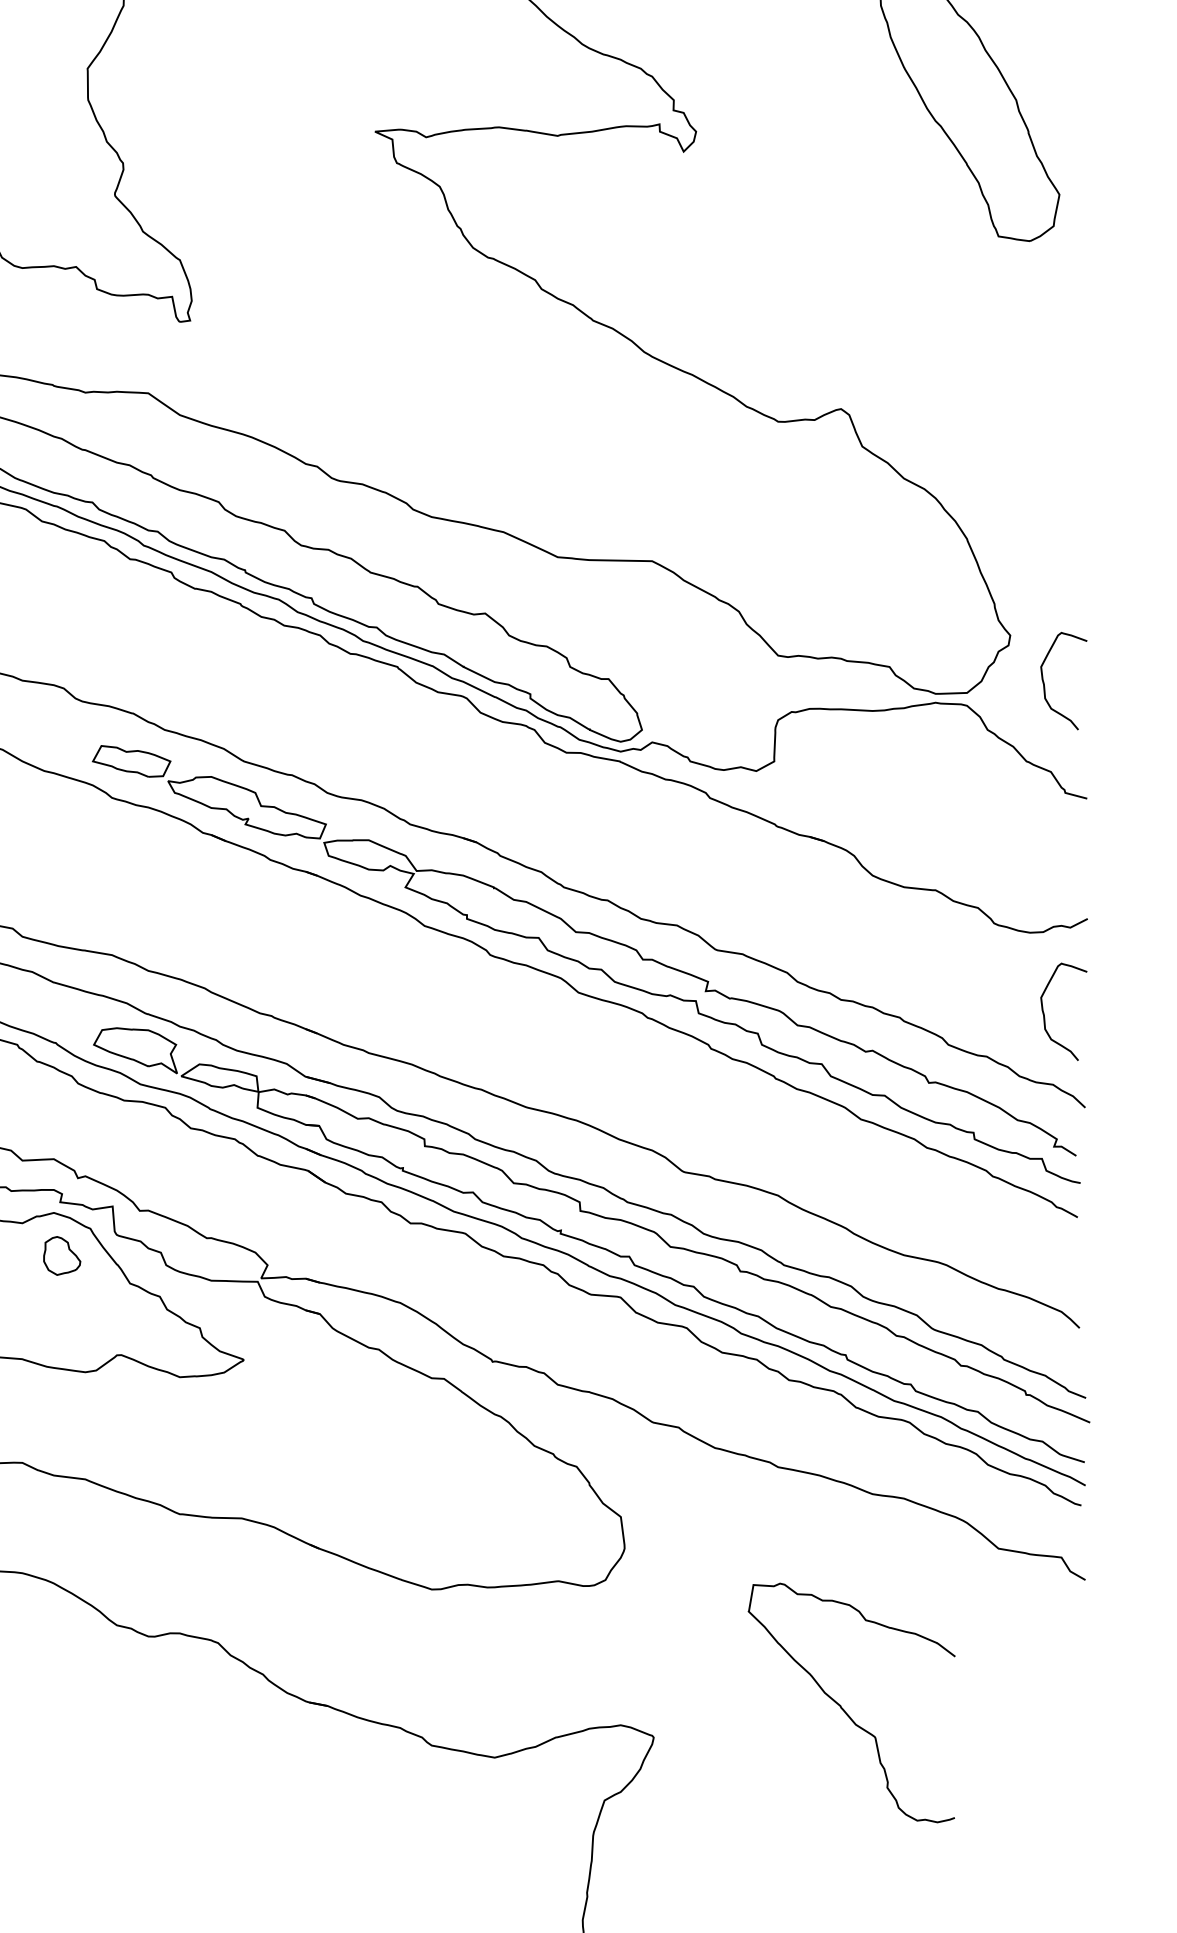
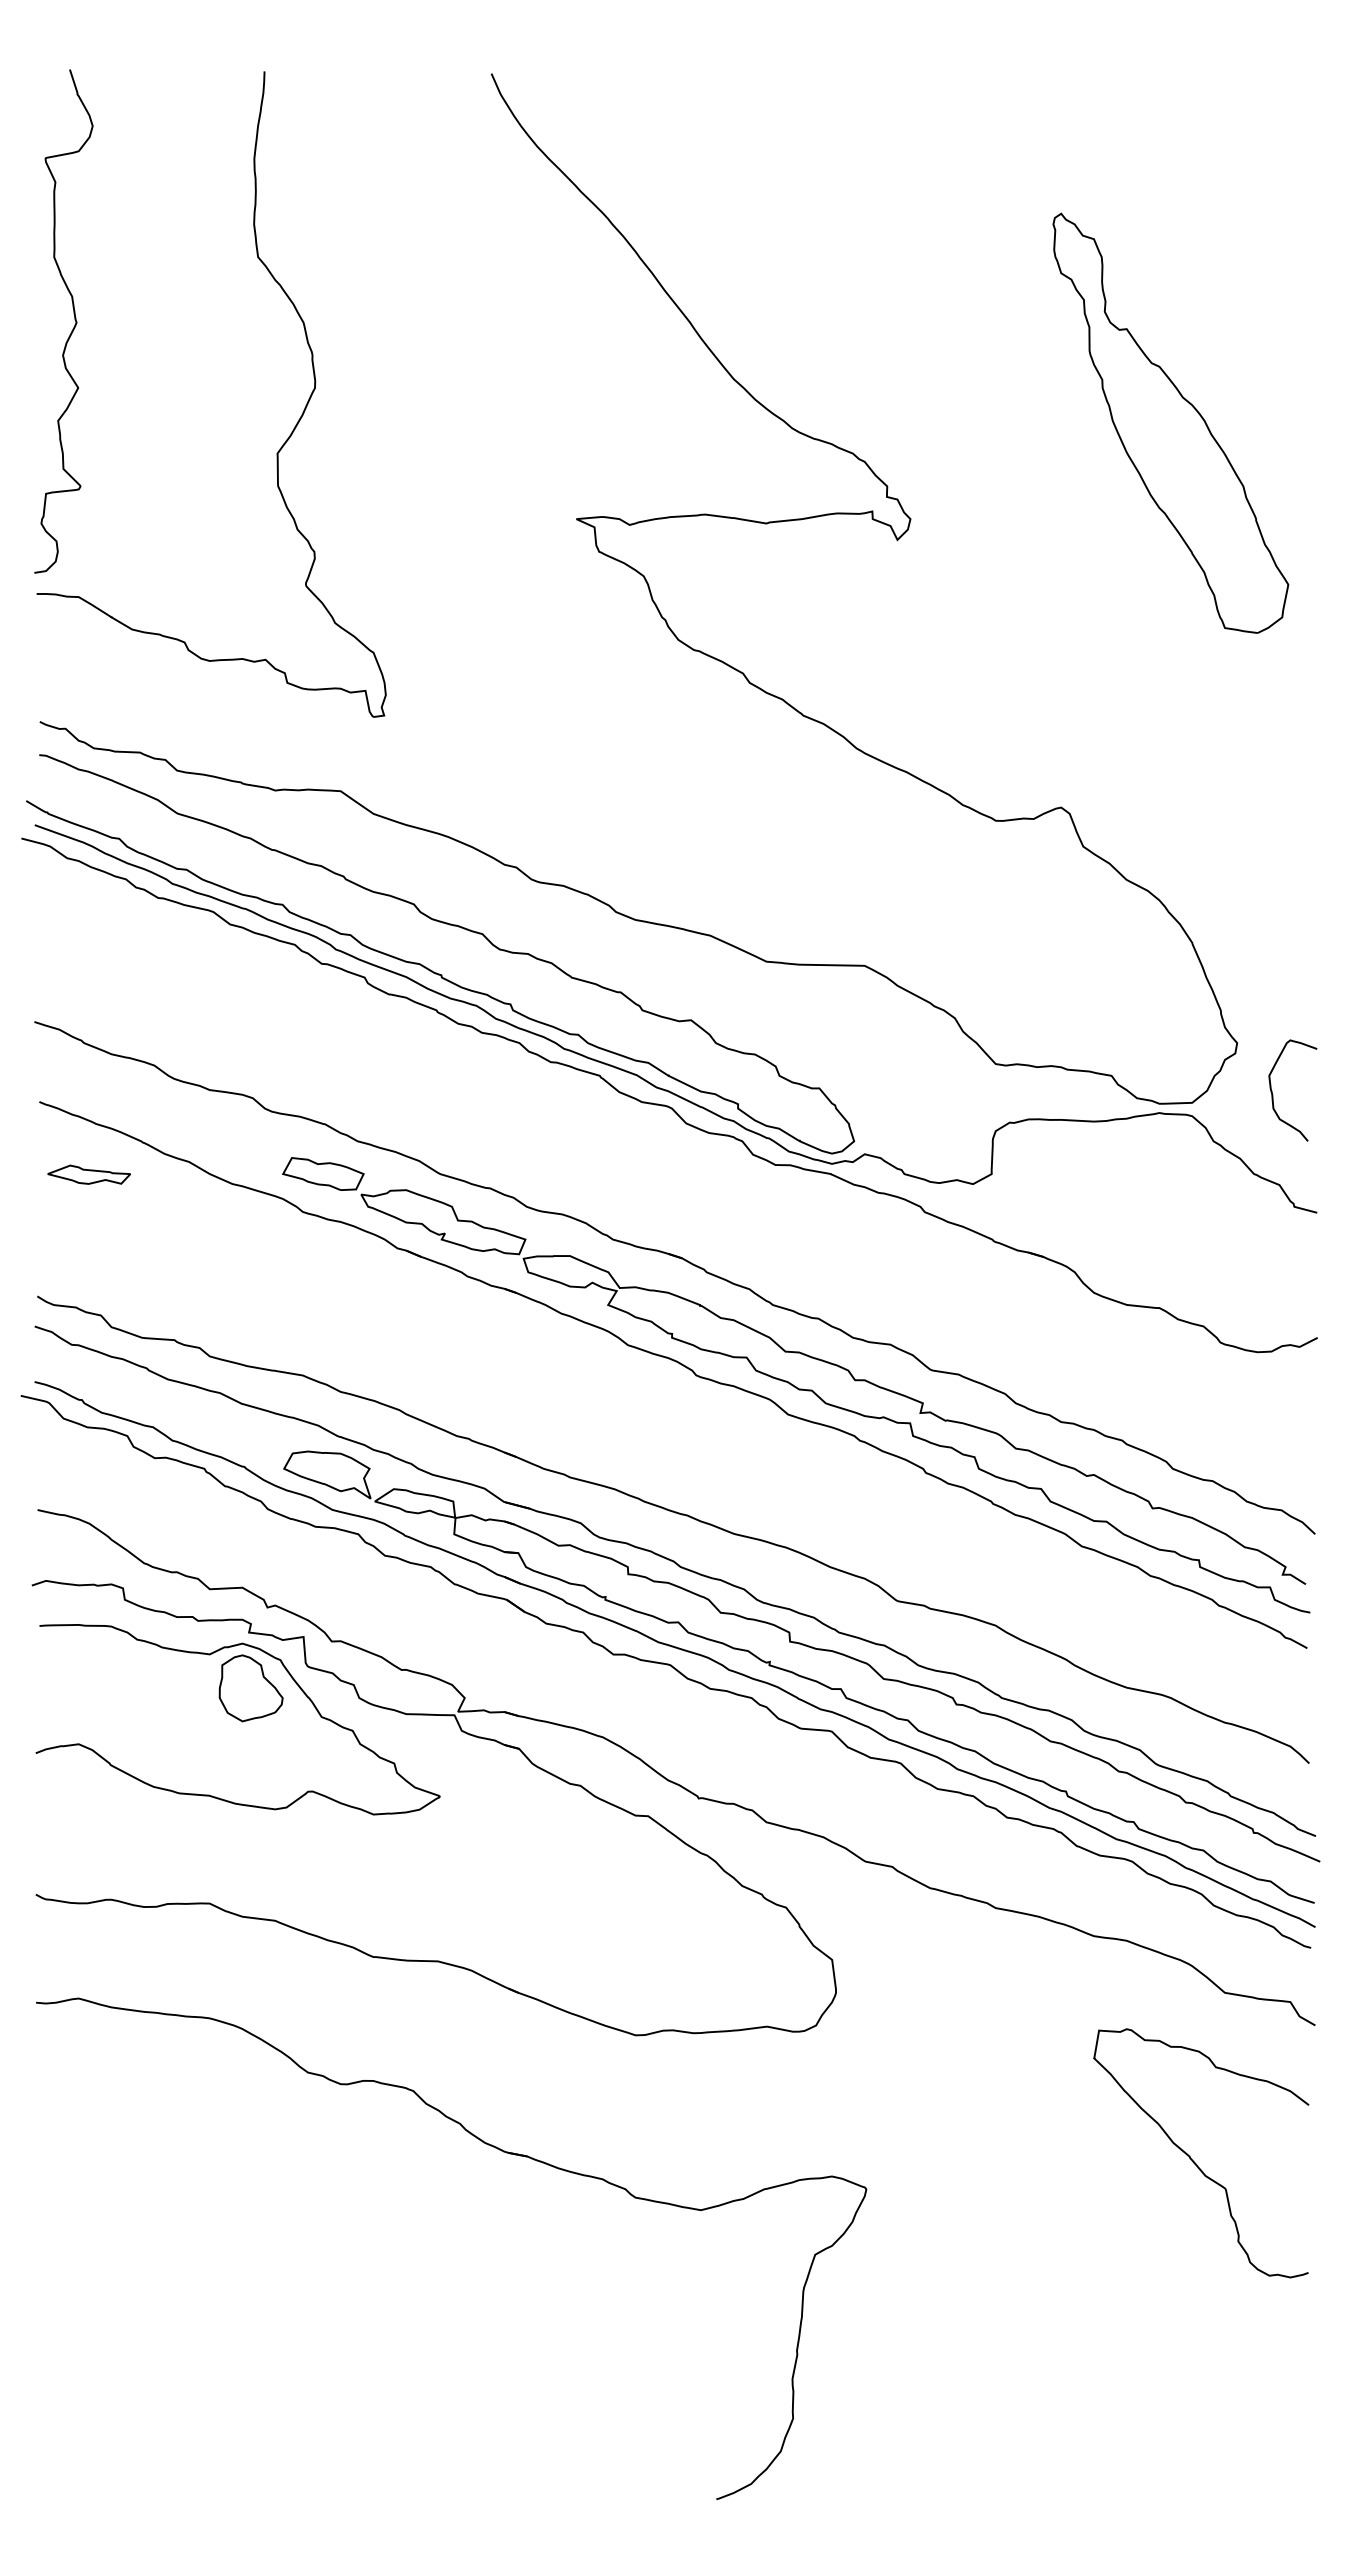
curve: (1045, 1015) -> (1273, 1438), removed
part: (61, 1256) -> (250, 1688), size x1.67
curve: (844, 1709) -> (1193, 2160), moved

